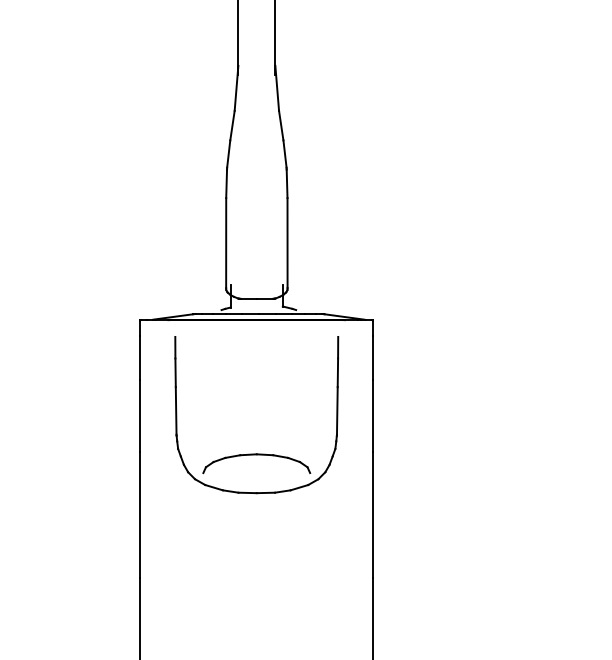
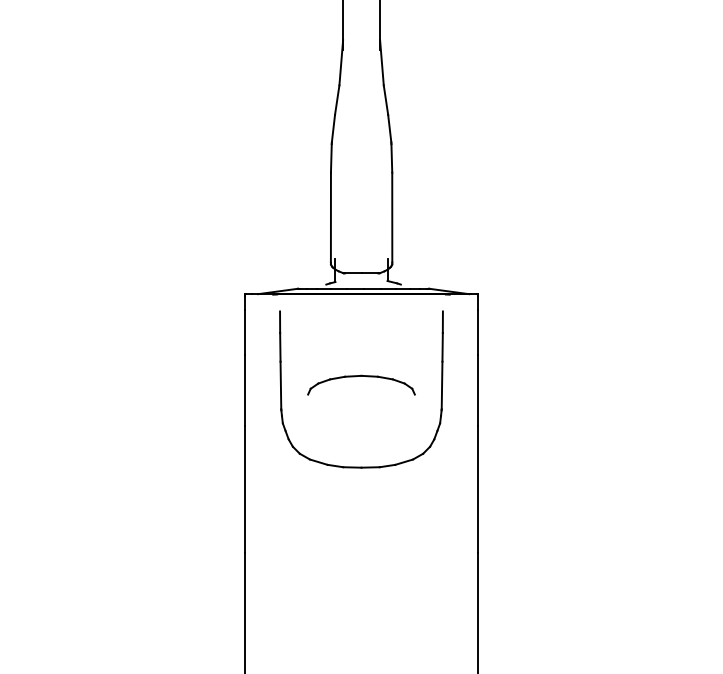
part: (256, 454) -> (361, 376), moved

